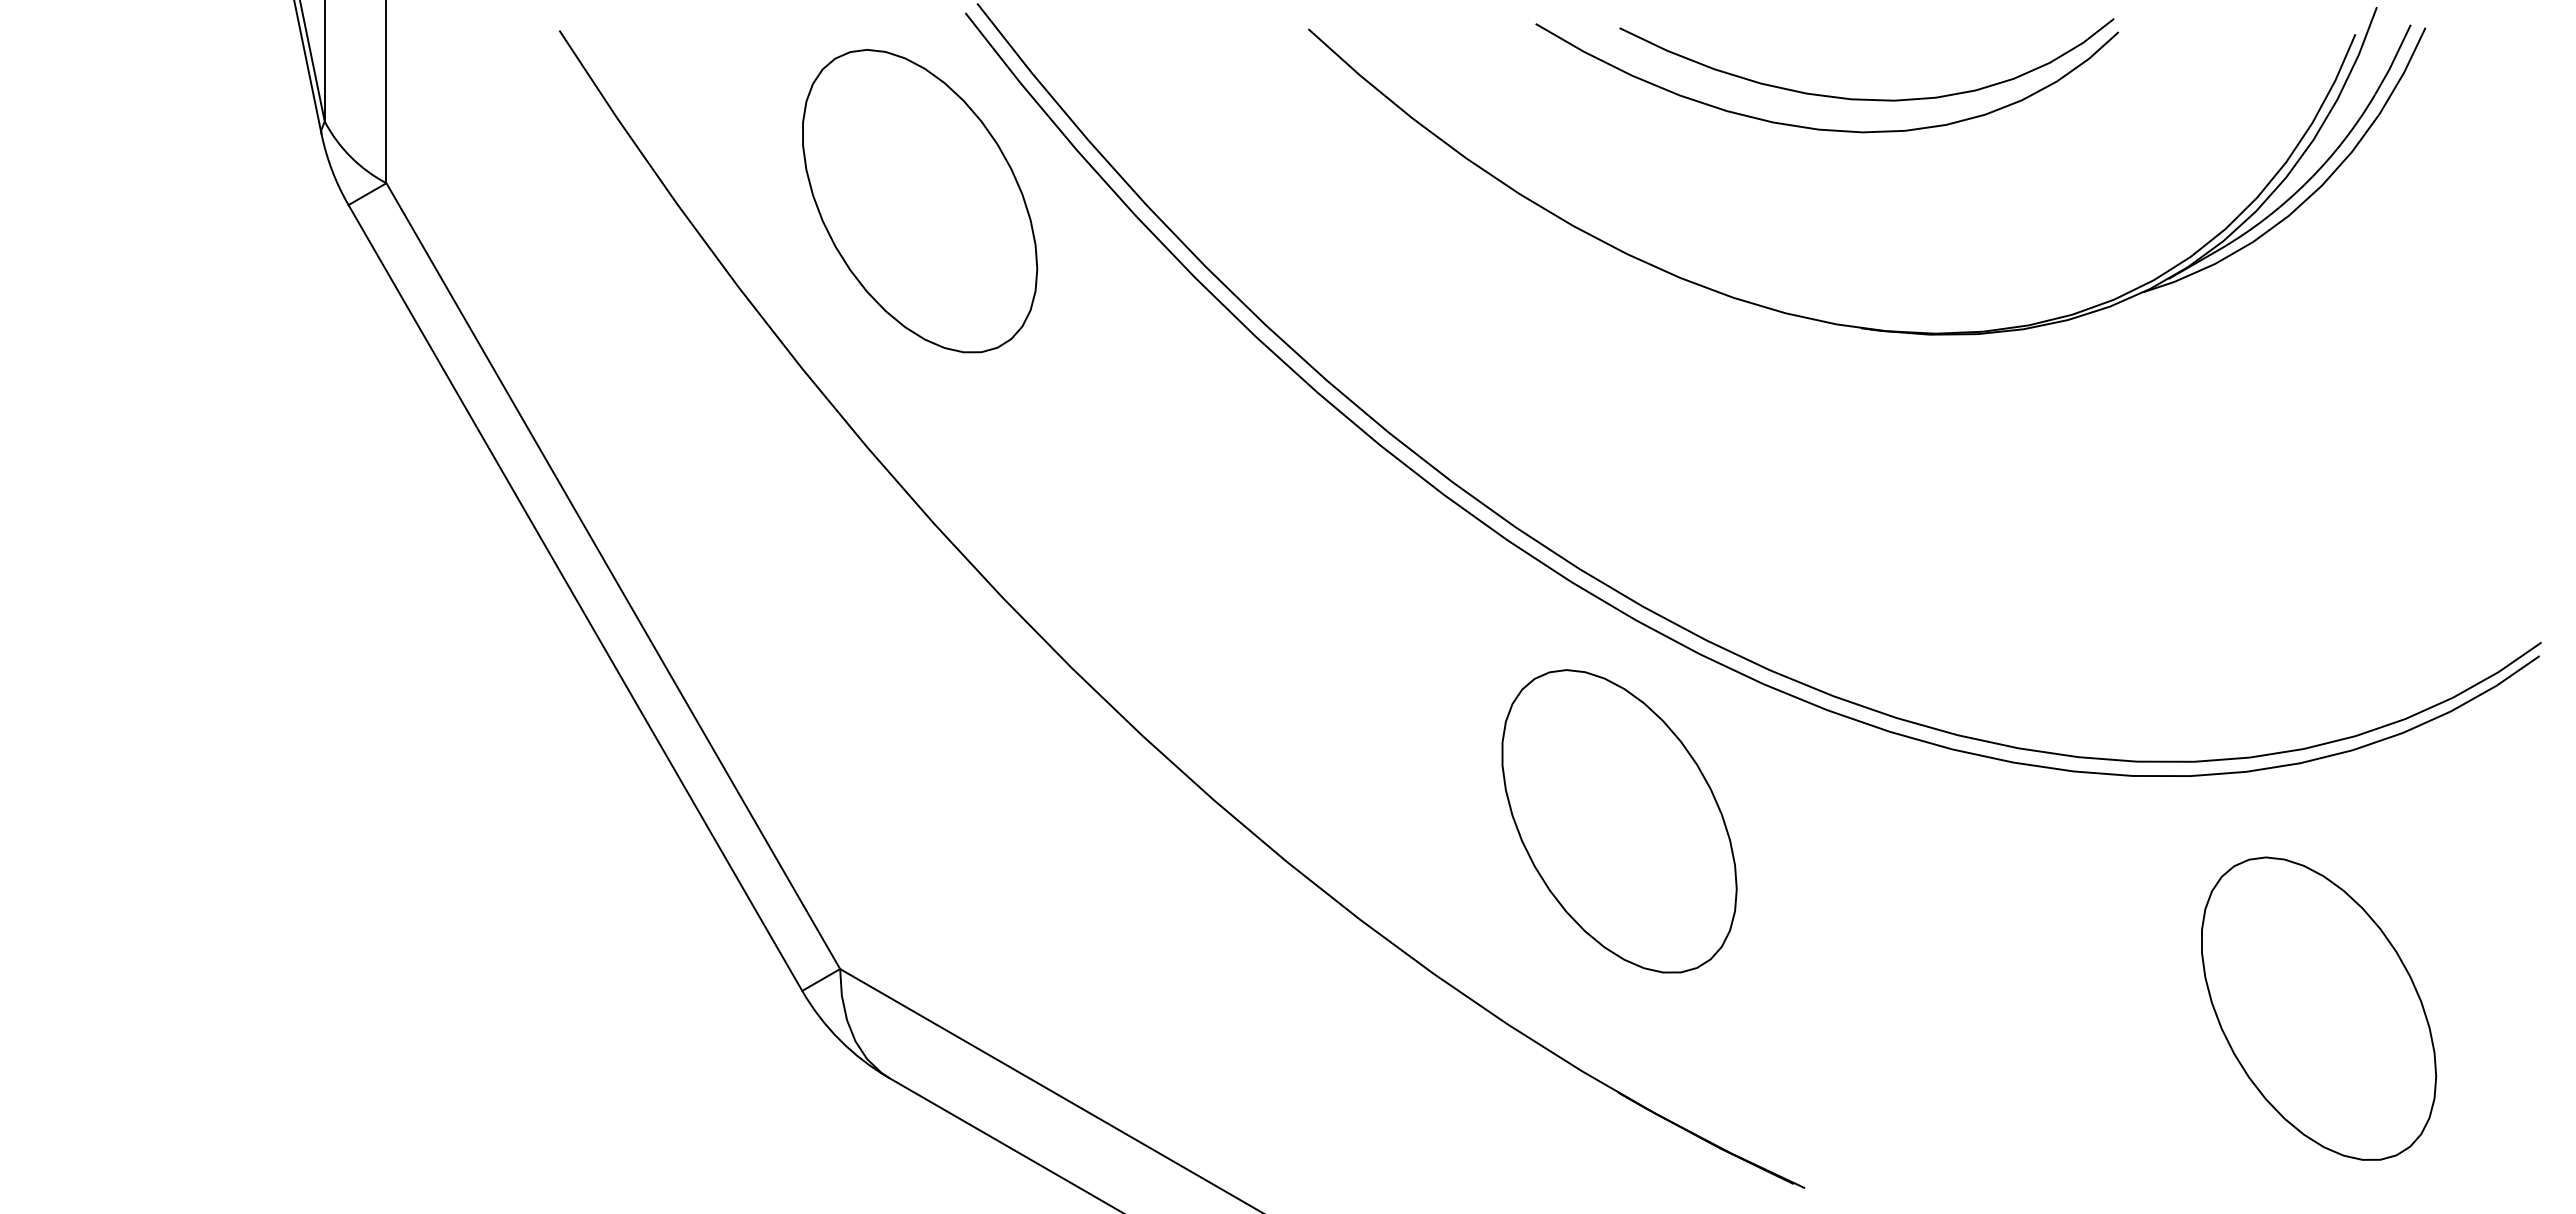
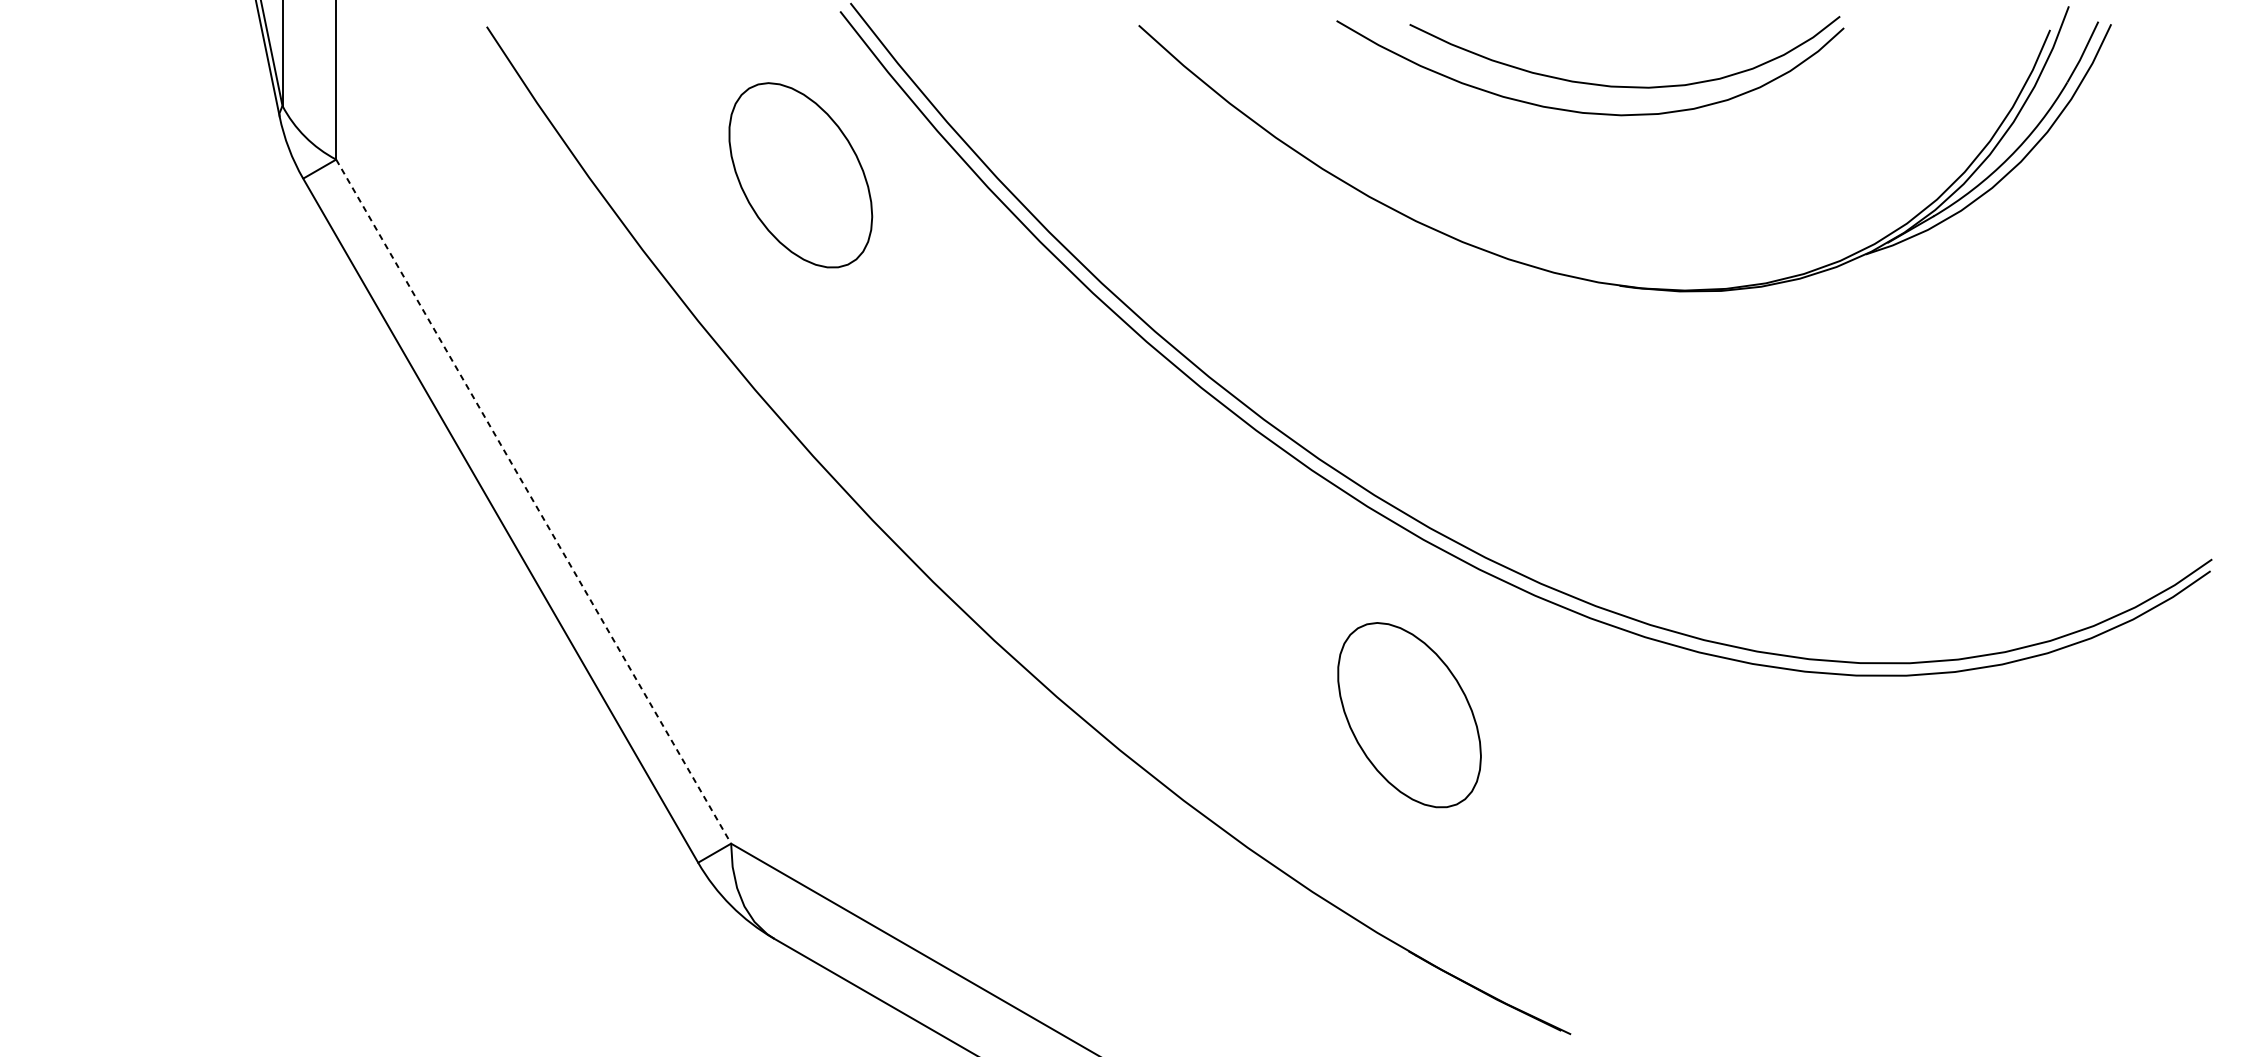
part: (920, 201) -> (801, 175), size x0.7
line: (613, 576) -> (533, 501), solid -> dashed
part: (1619, 821) -> (1409, 715), size x0.7
part: (2319, 1008) -> (2018, 878), removed

